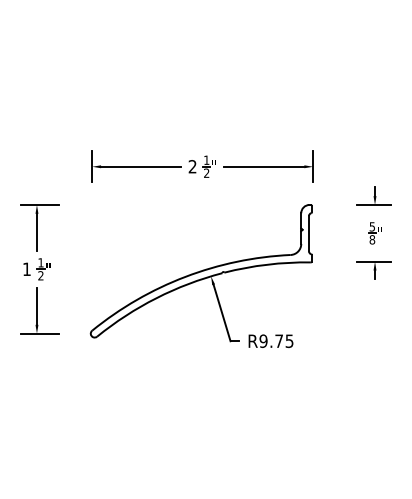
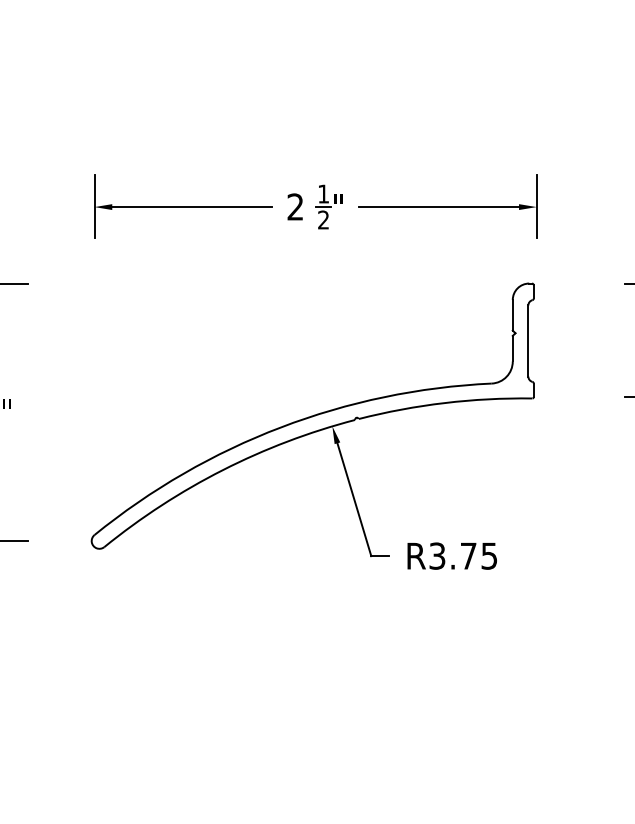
text: (263, 340) -> (437, 554), R9.75 -> R3.75

